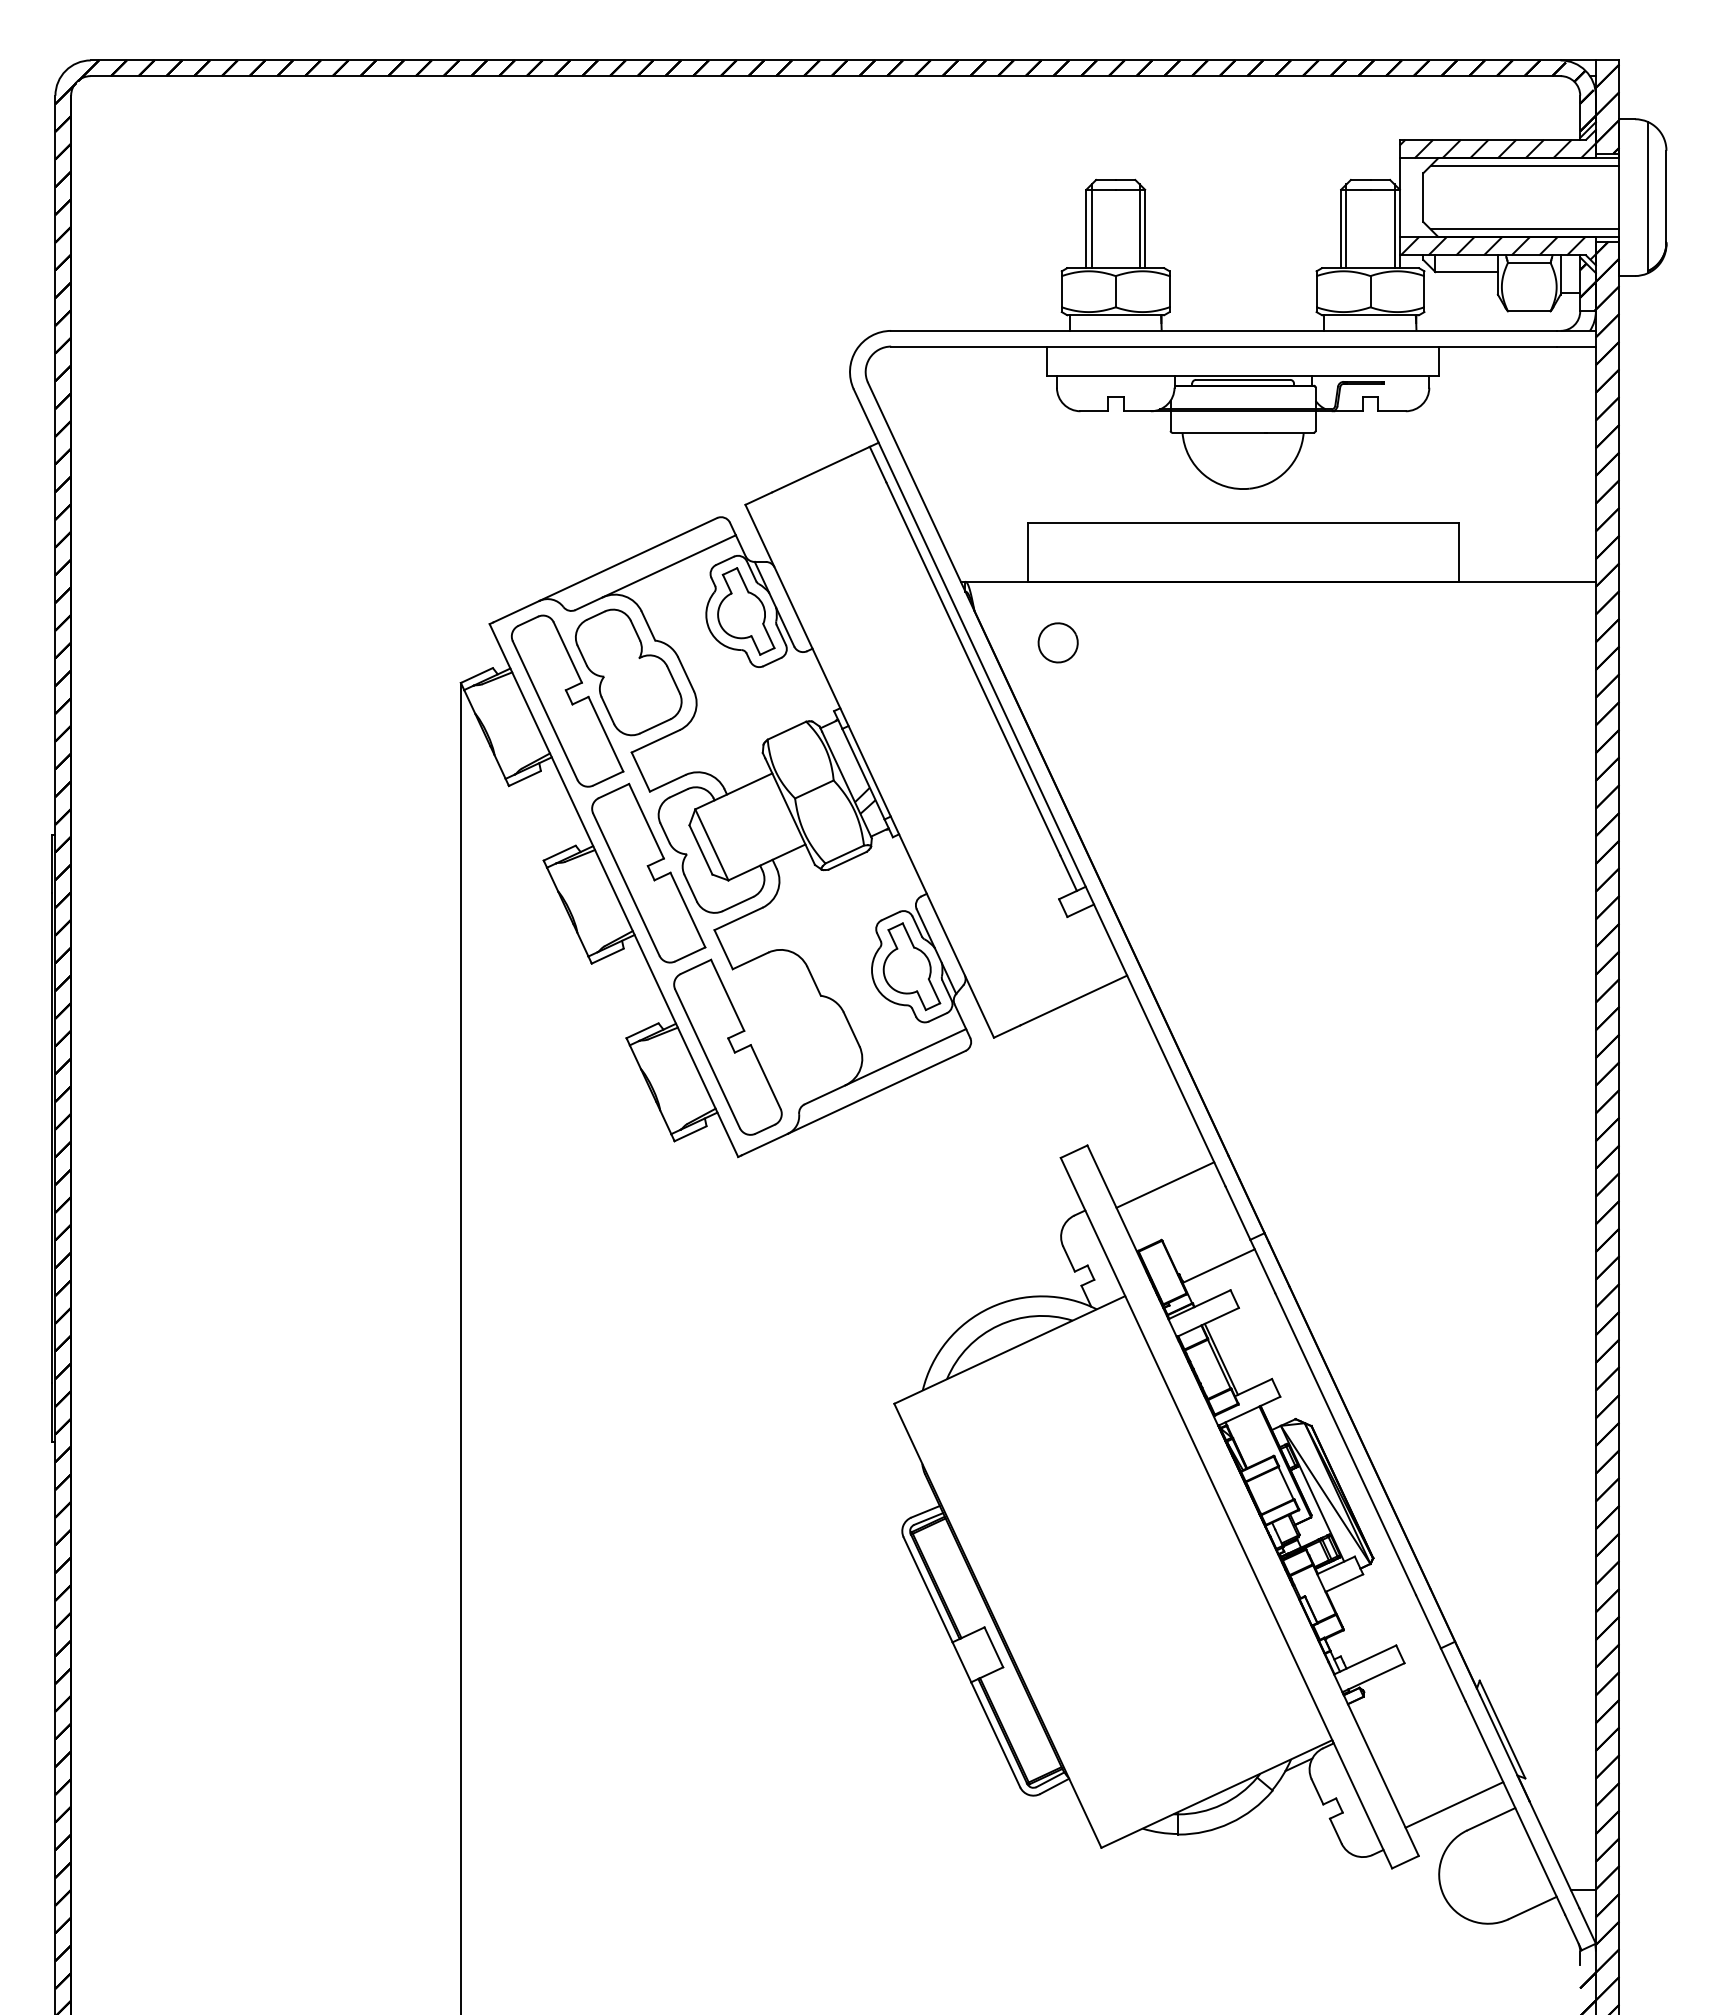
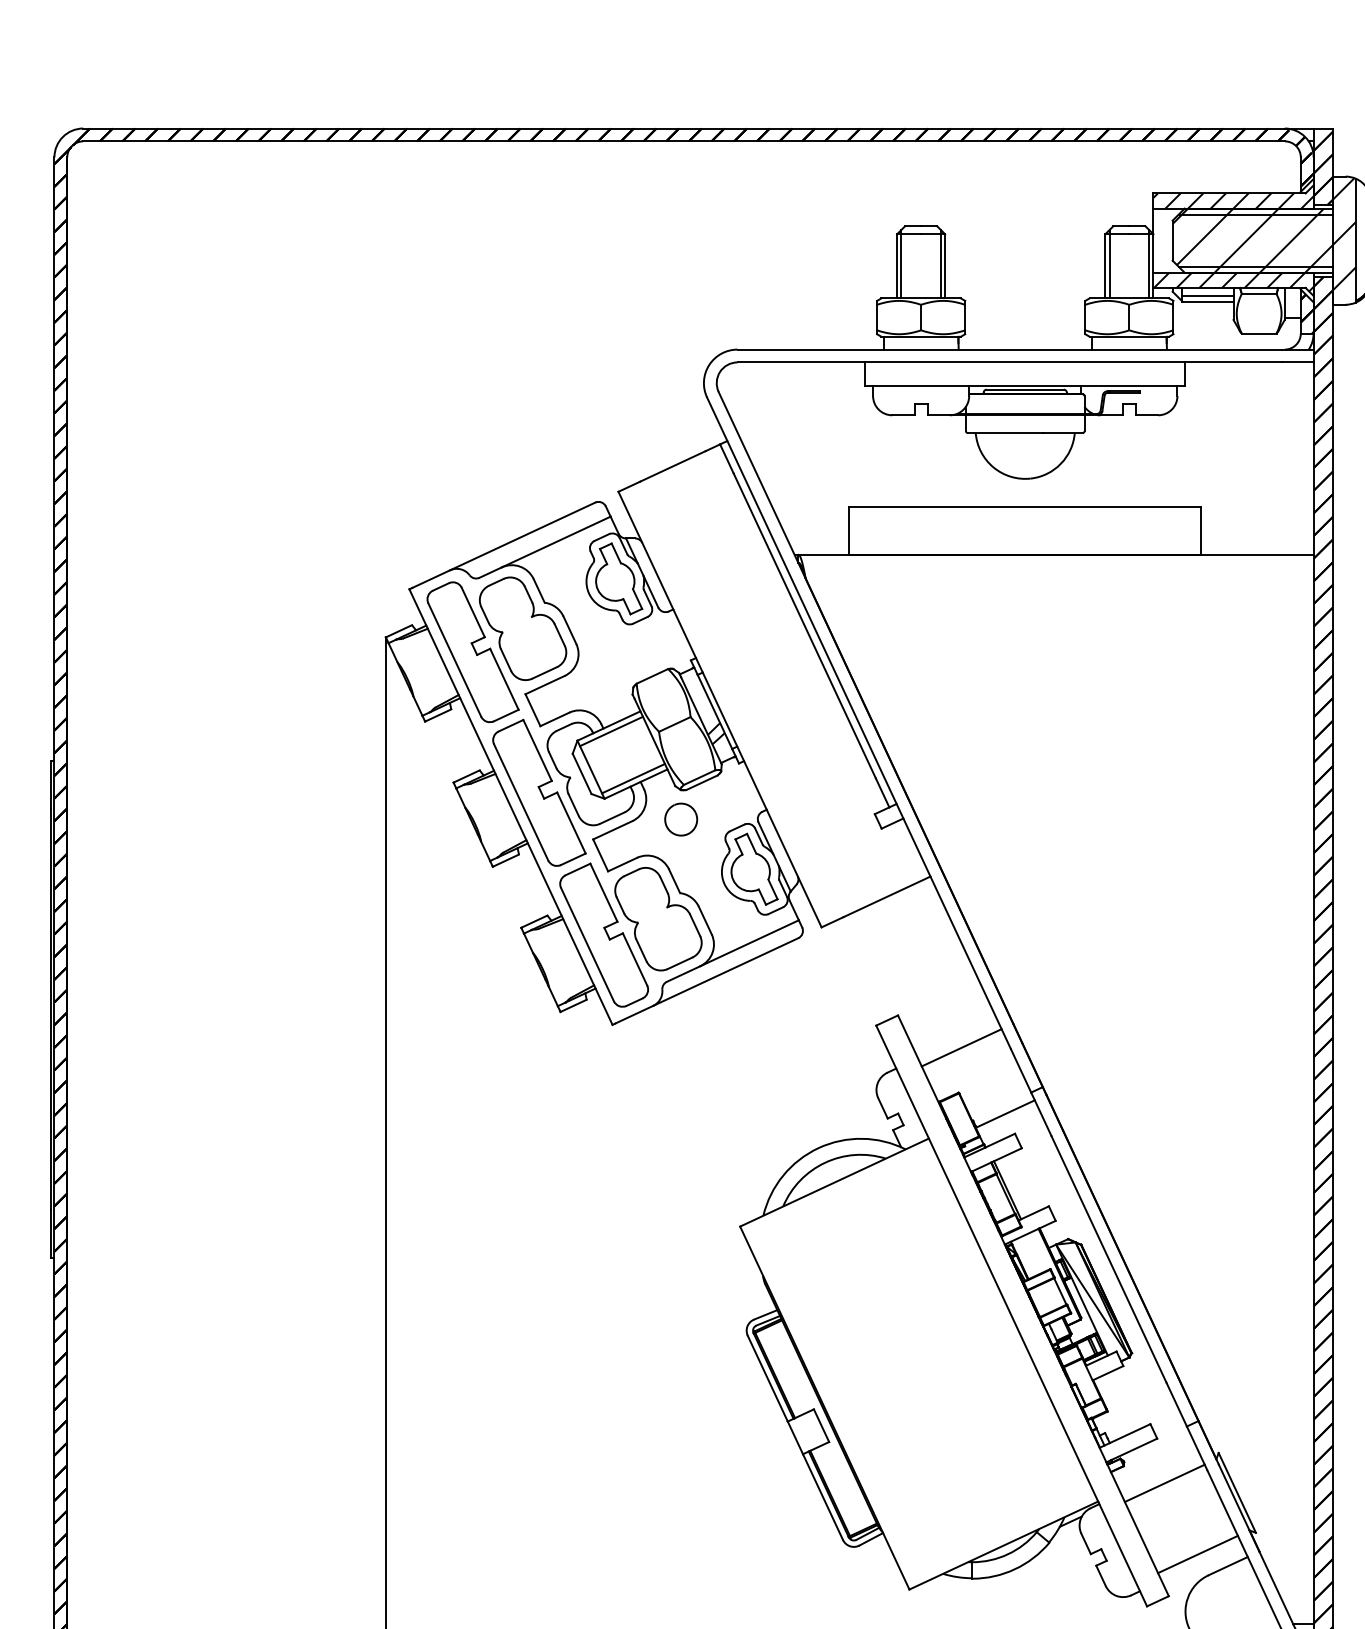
hatch: (1535, 189) -> (1264, 234), added
line: (1466, 264) -> (1207, 295), added
part: (1057, 642) -> (680, 819), moved
line: (736, 798) -> (611, 731), added
line: (763, 855) -> (633, 778), added
part: (794, 1027) -> (658, 919), added
line: (1413, 1717) -> (1164, 1483), added

